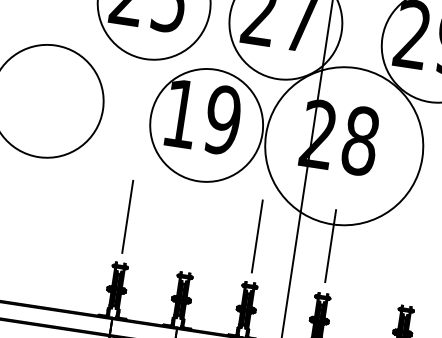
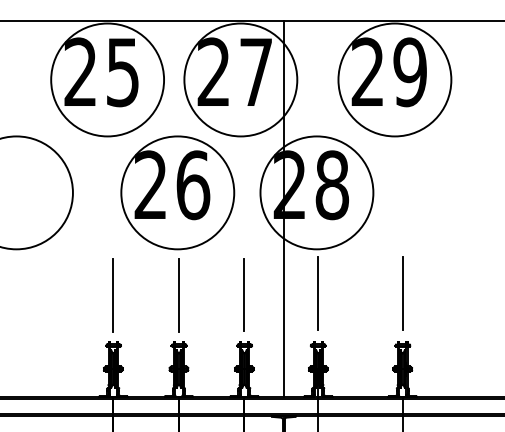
text: (202, 117) -> (172, 185), 19 -> 26
circle: (343, 145) -> (316, 192), size x0.71
line: (192, 226) -> (178, 294), added
line: (413, 258) -> (402, 293), added

